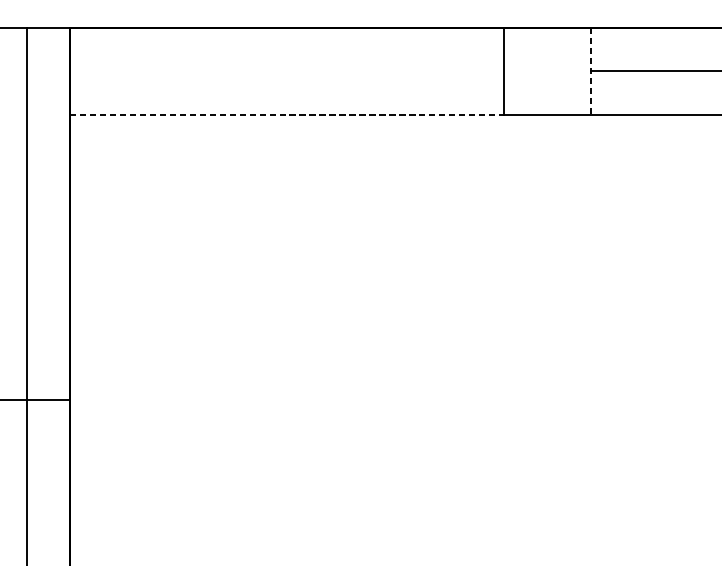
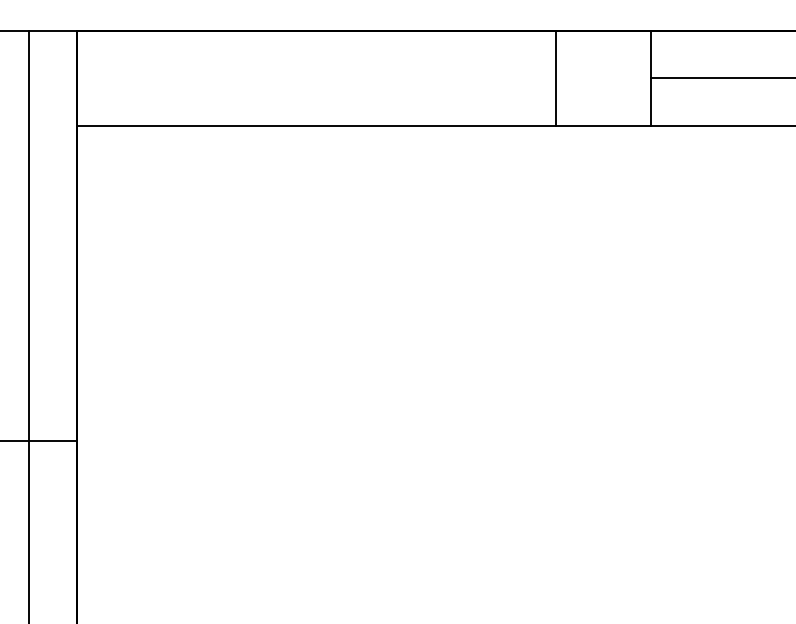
line: (590, 71) -> (651, 78), dashed -> solid
line: (287, 114) -> (316, 126), dashed -> solid

